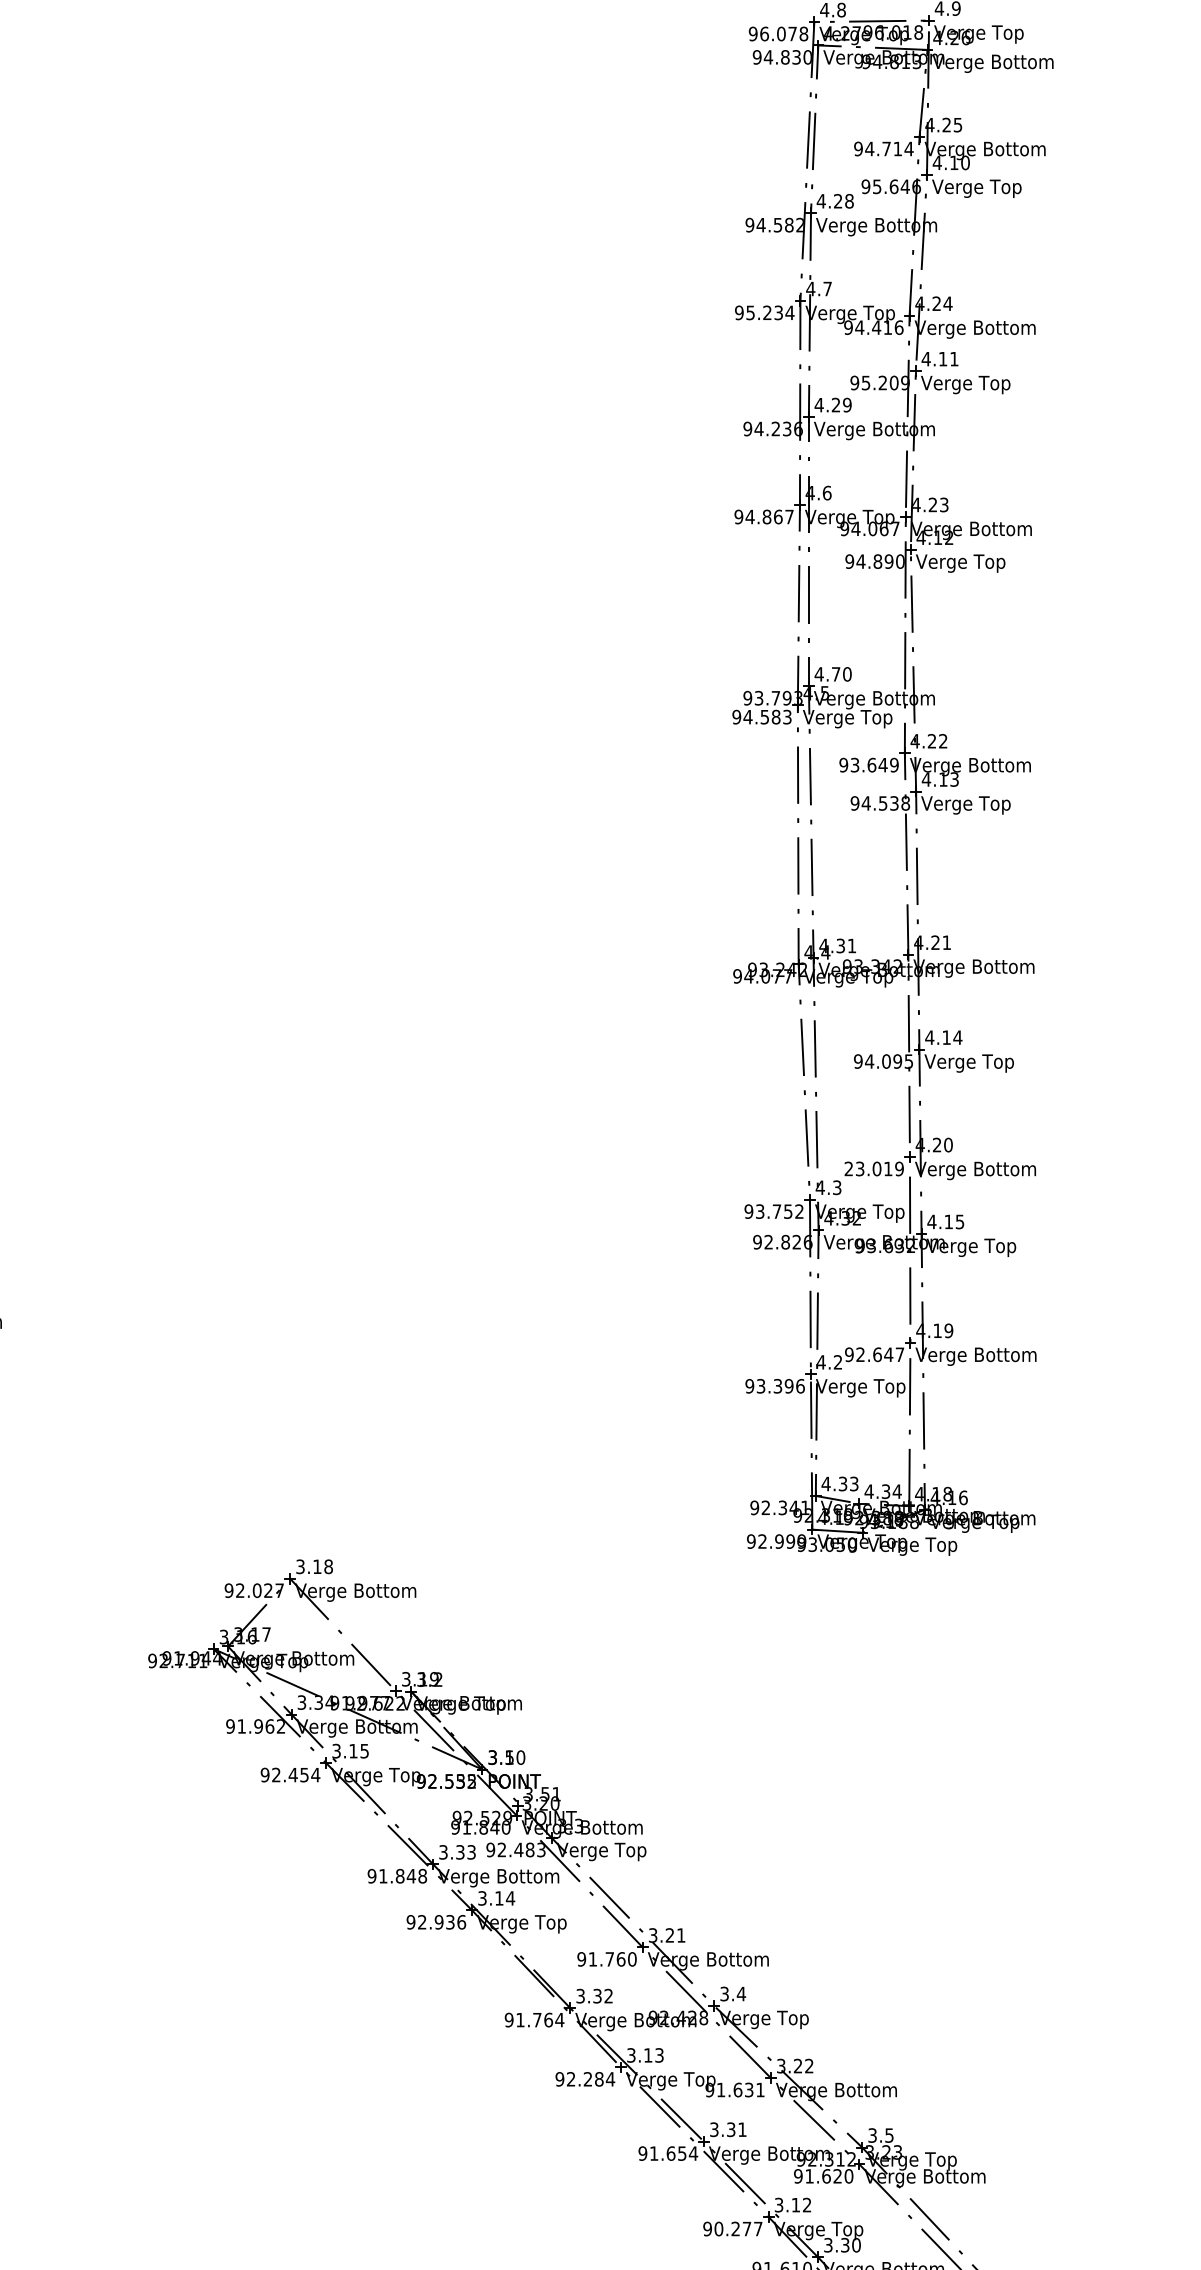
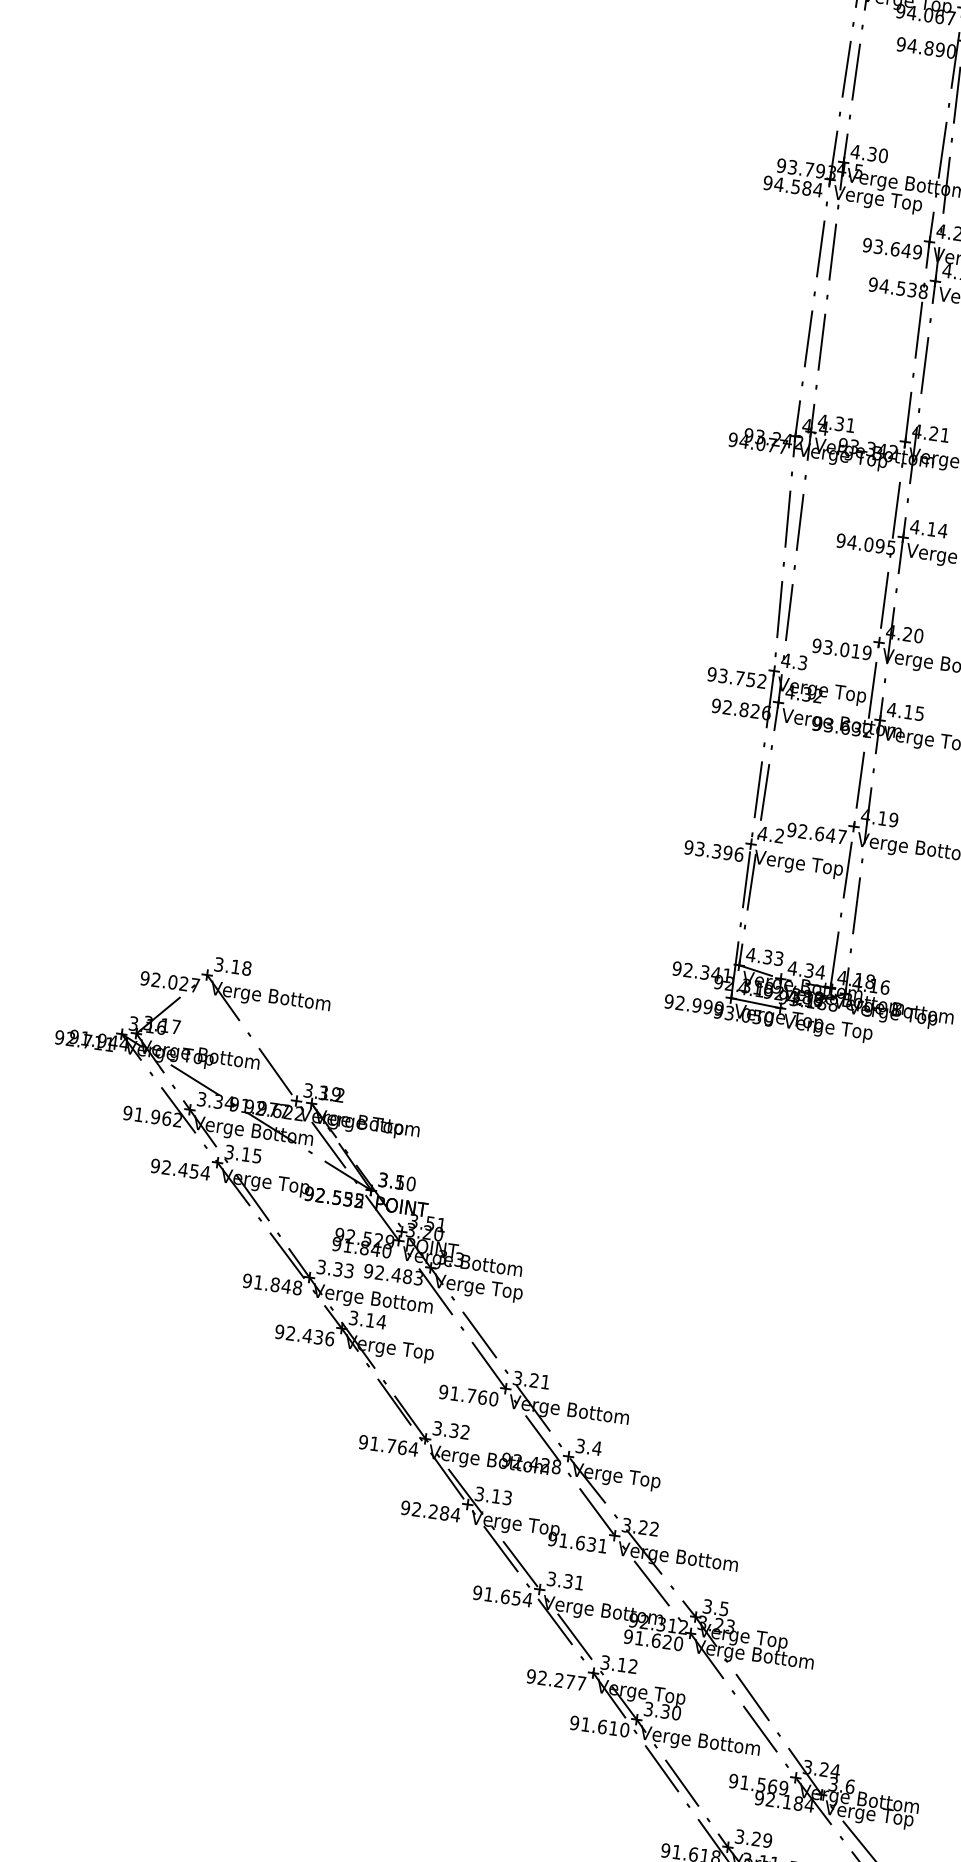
text: (835, 674) -> (871, 154), 4.70 -> 4.30
text: (787, 716) -> (818, 189), 94.583 -> 94.584
text: (848, 1168) -> (816, 645), 23.019 -> 93.019
text: (438, 1922) -> (306, 1335), 92.936 -> 92.436
text: (718, 2228) -> (542, 1677), 90.277 -> 92.277

